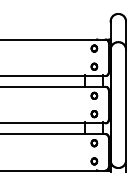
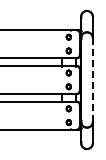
line: (125, 105) -> (92, 80), solid -> dashed

